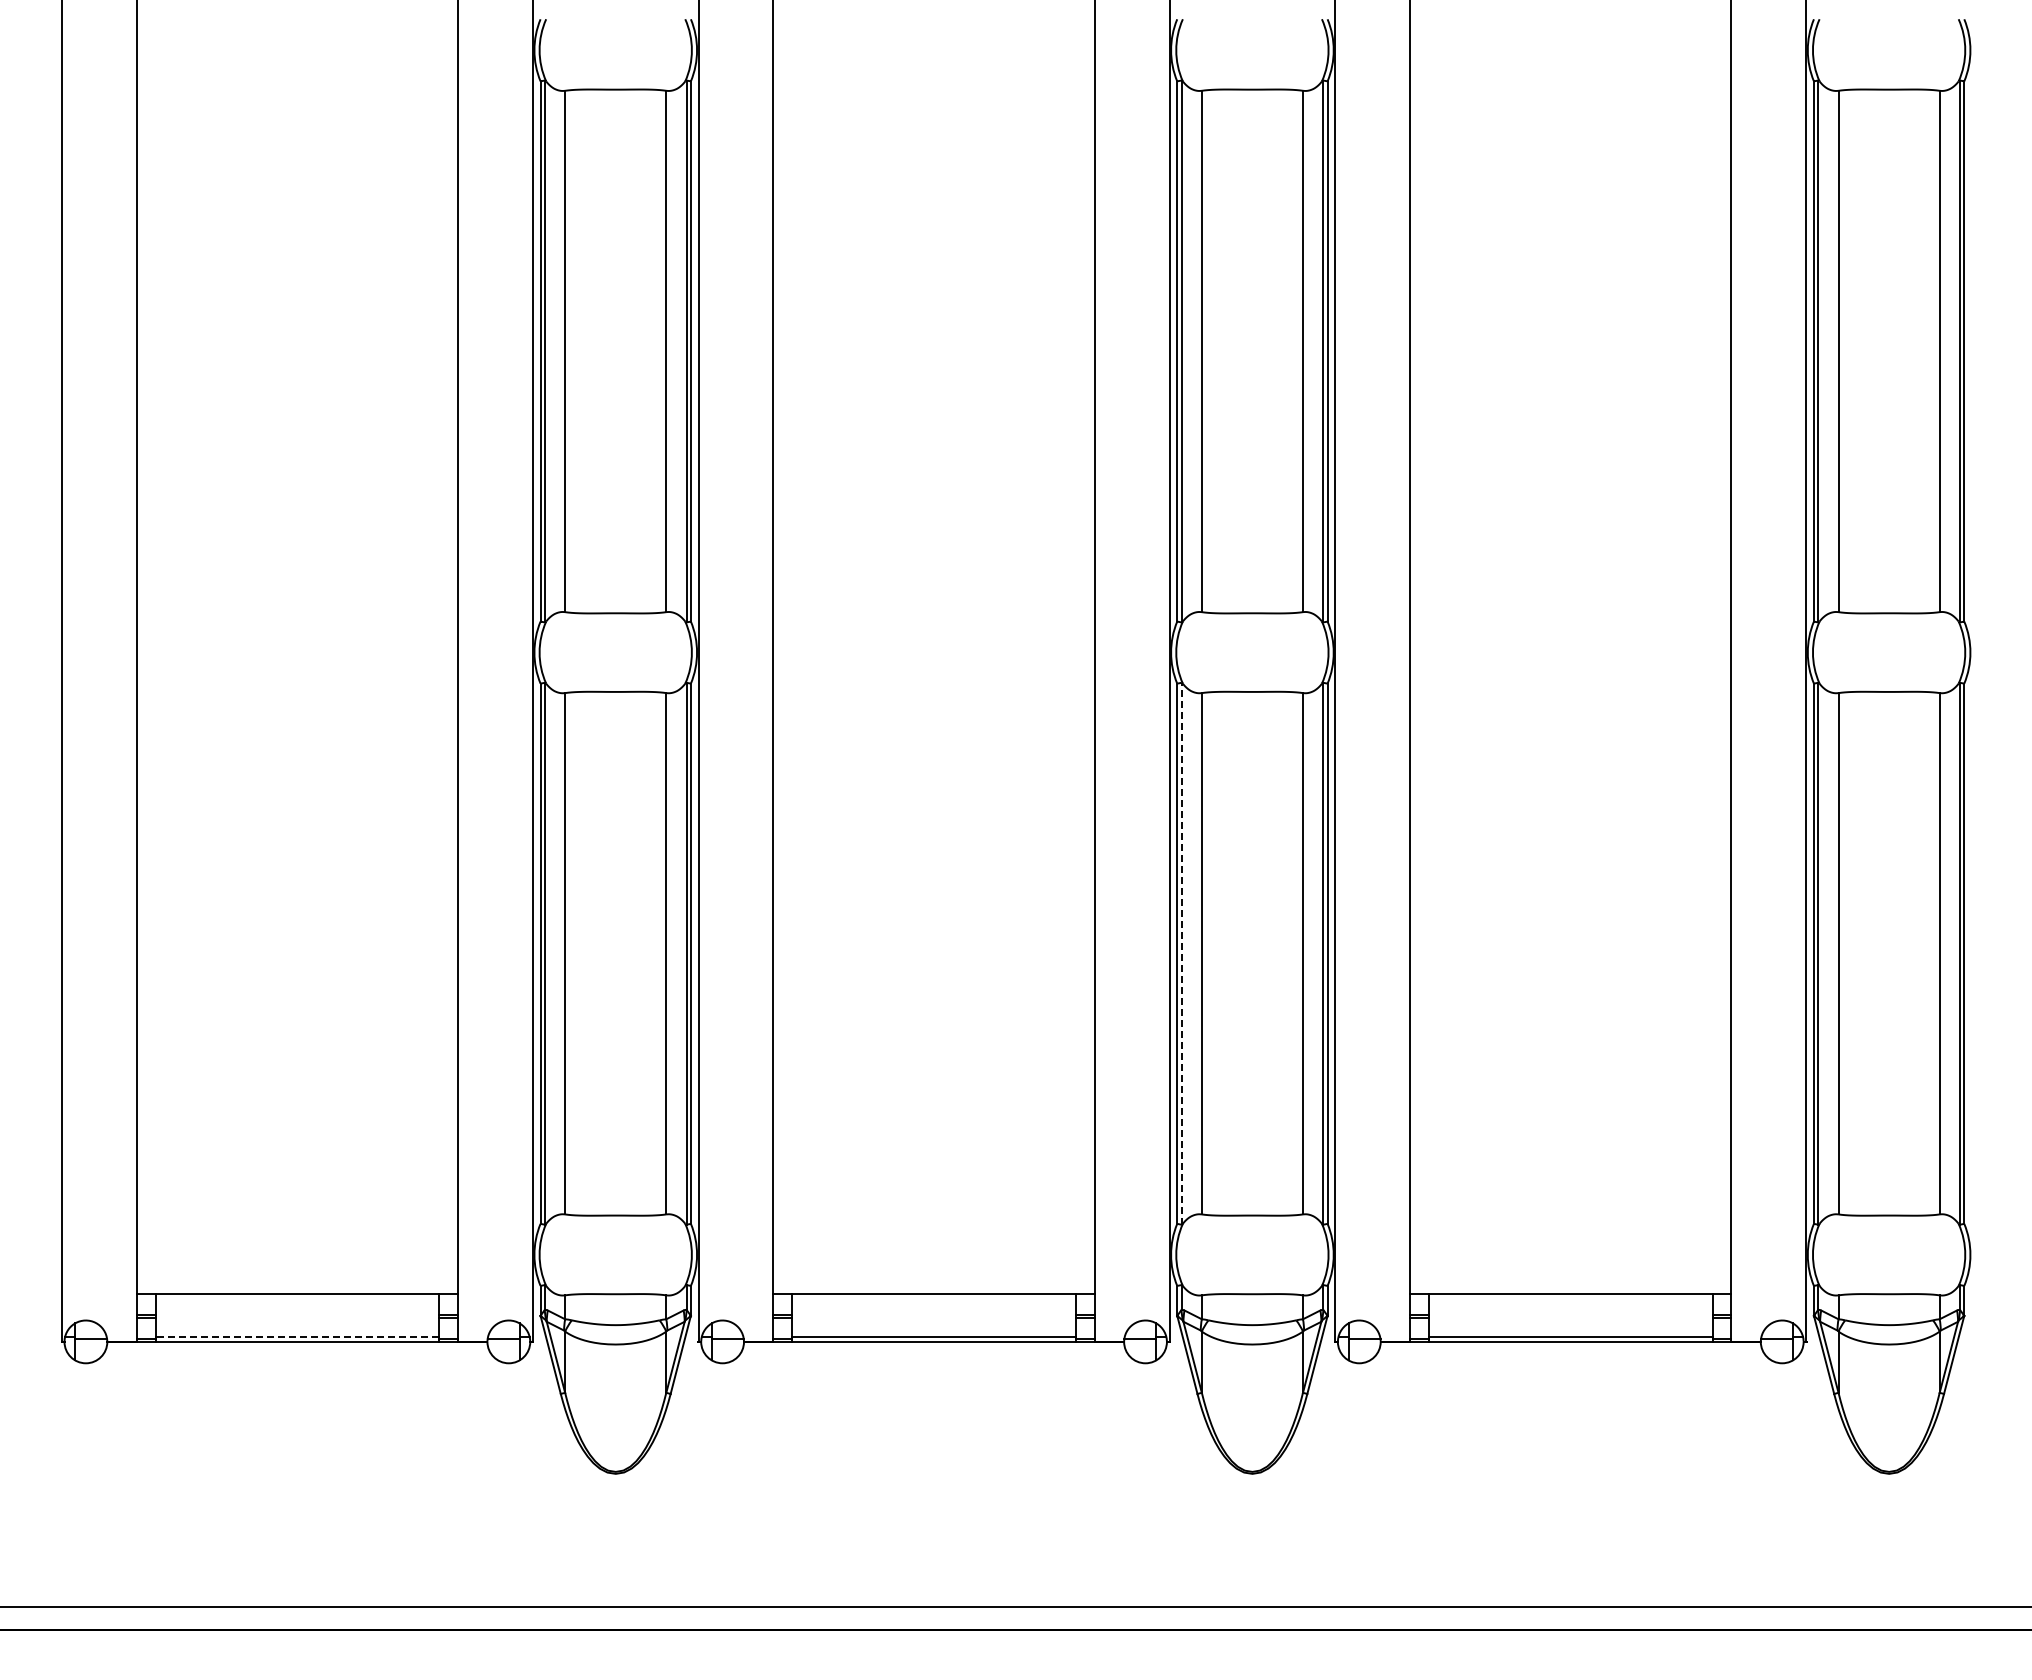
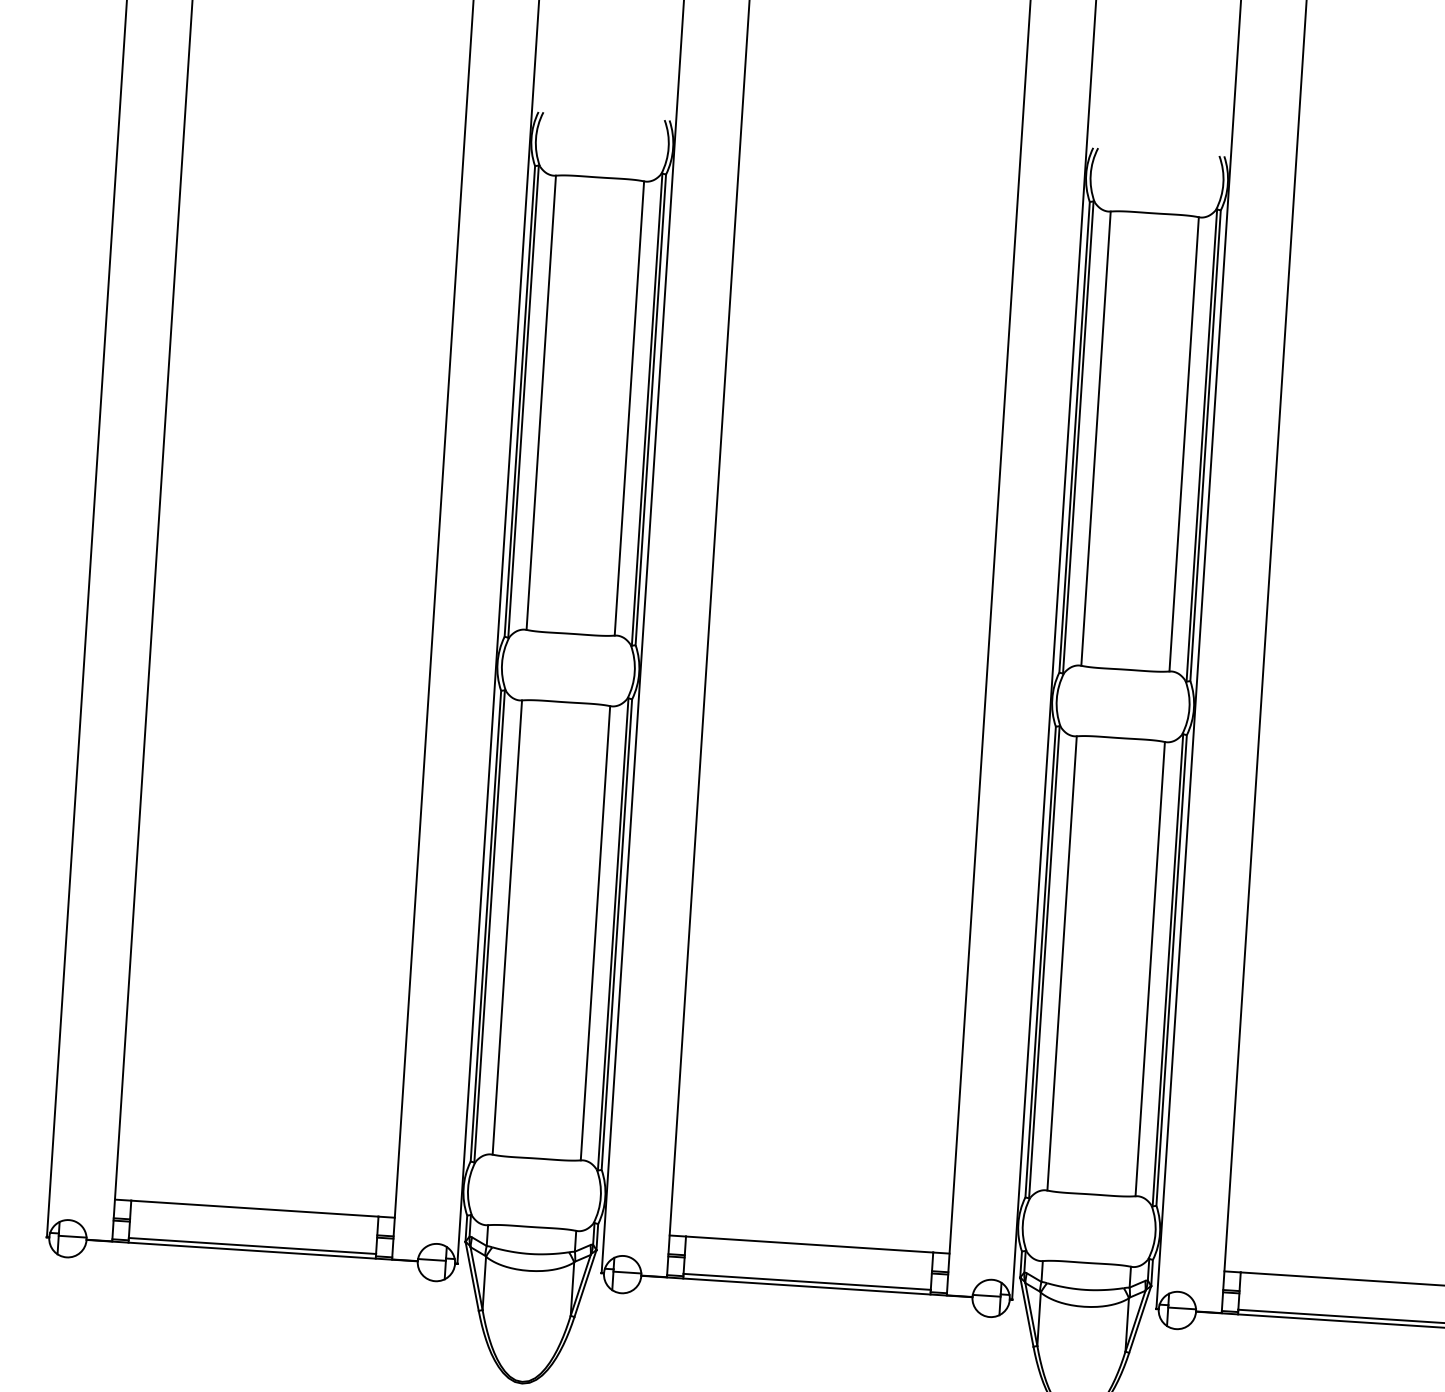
line: (1181, 953) -> (1044, 962), dashed -> solid
line: (297, 1336) -> (252, 1245), dashed -> solid

